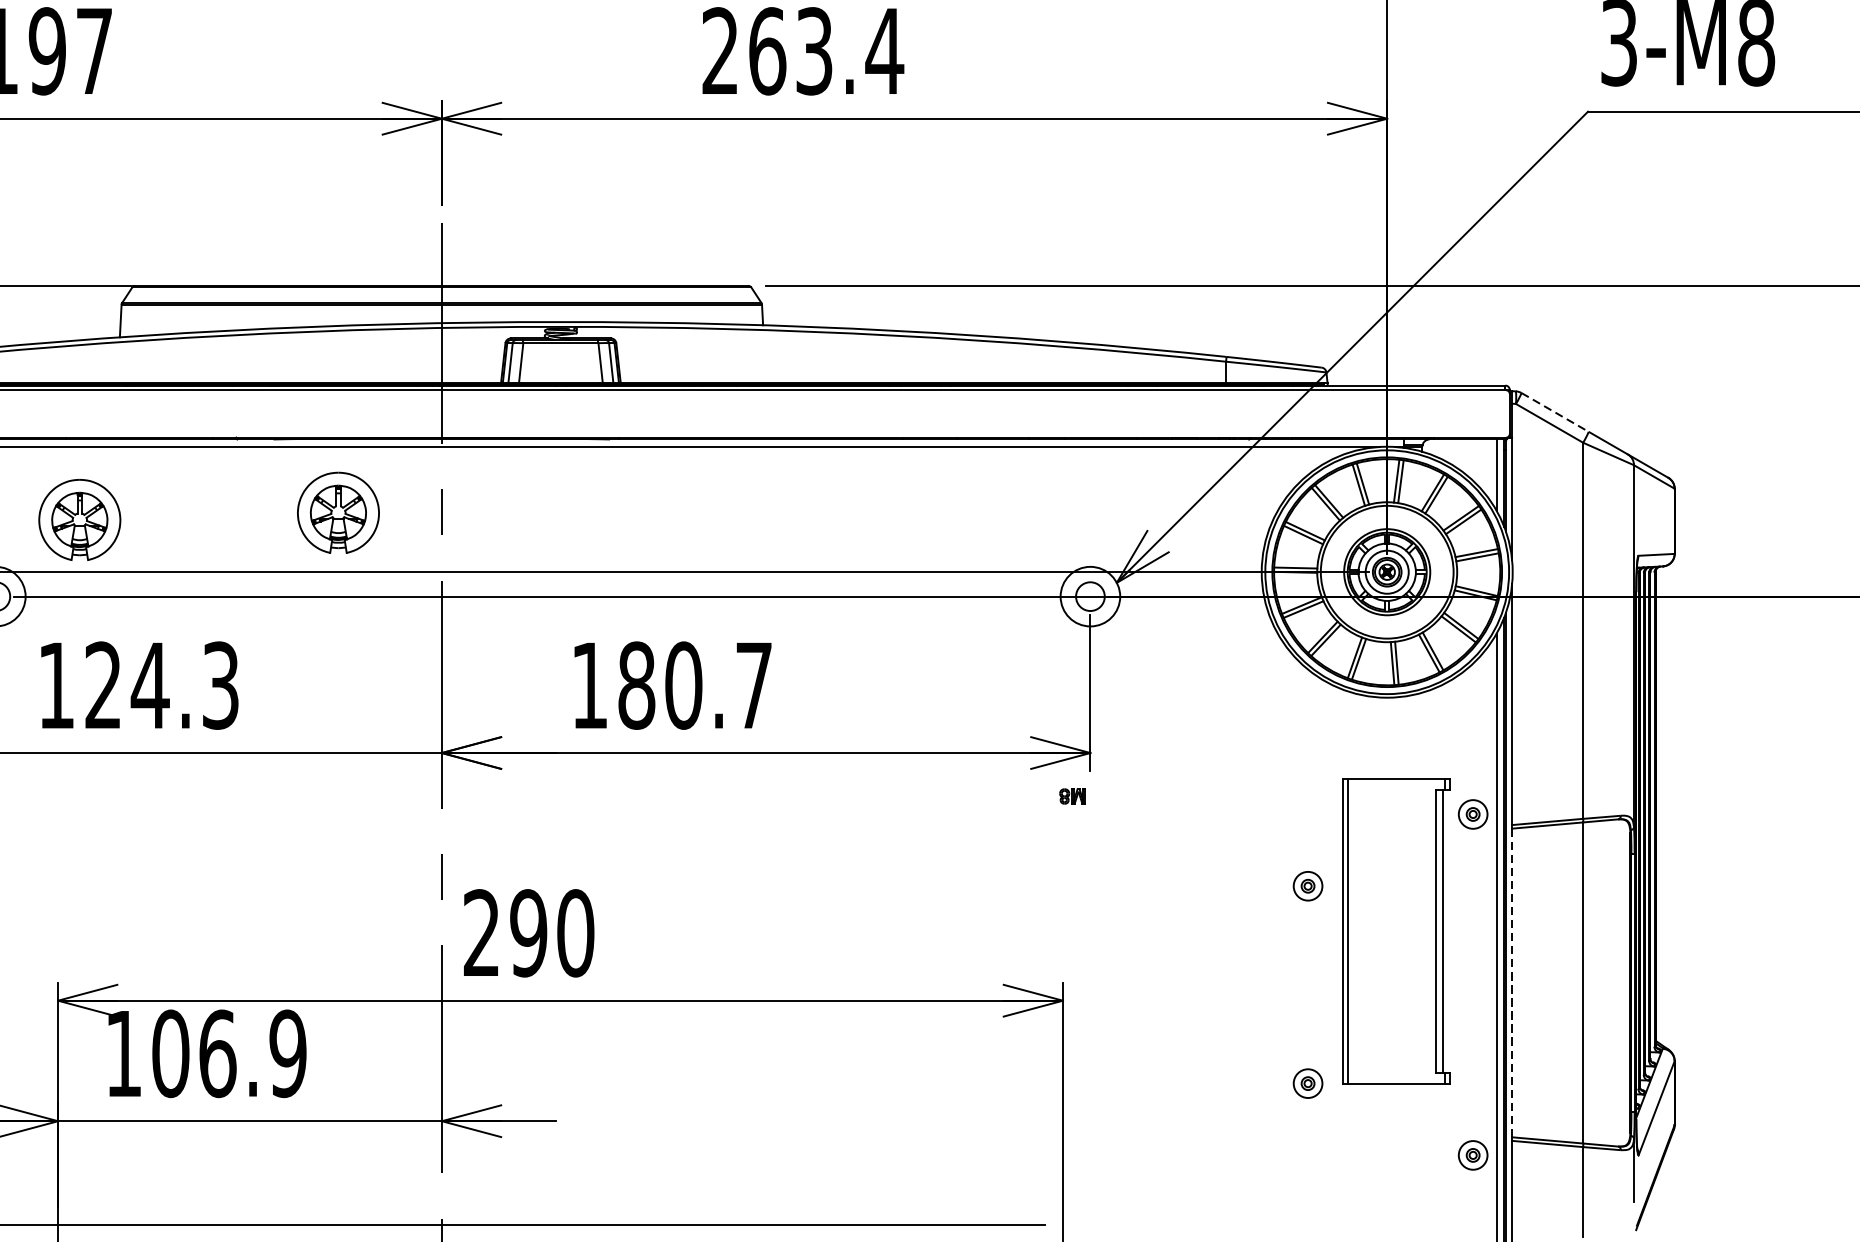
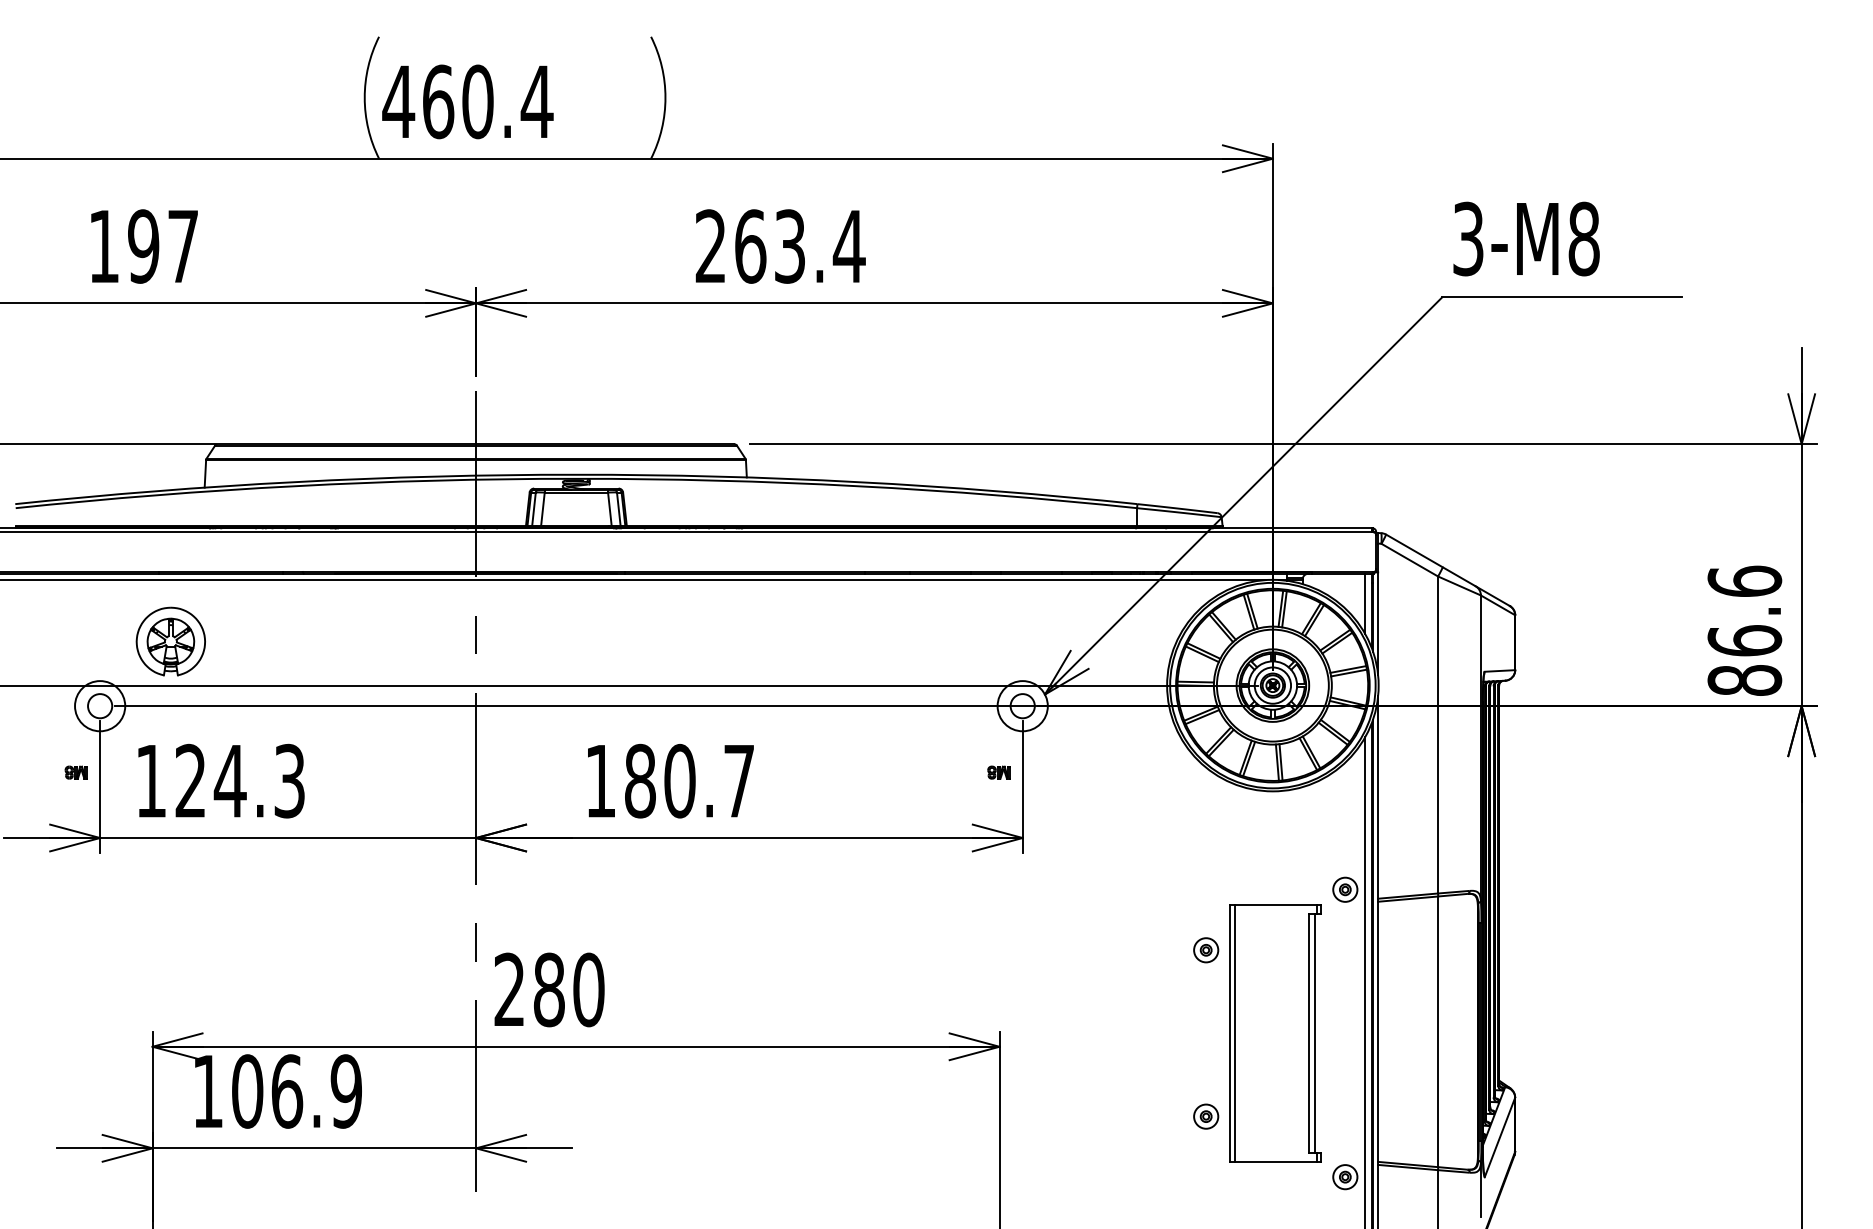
line: (1555, 411) -> (1414, 550), dashed -> solid
part: (337, 512) -> (388, 635), removed
part: (1072, 796) -> (998, 772), moved
part: (1396, 931) -> (1275, 1033), moved
text: (527, 932) -> (548, 989), 290 -> 280
line: (1512, 983) -> (1378, 1032), dashed -> solid

